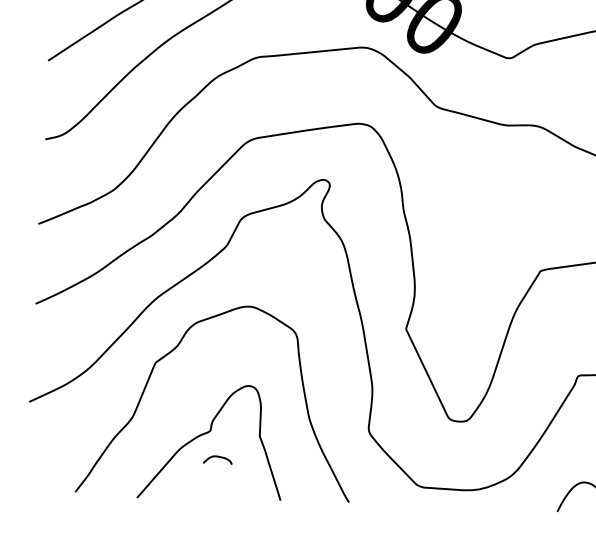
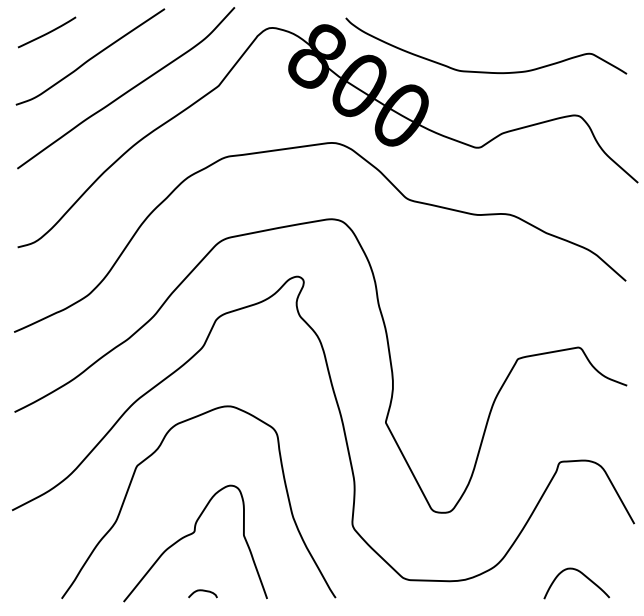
curve: (217, 457) -> (202, 591), moved

